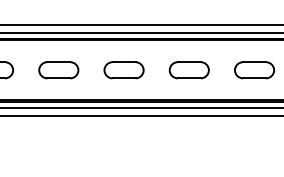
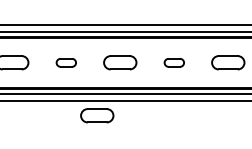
part: (59, 69) -> (66, 62), size x0.6
part: (189, 69) -> (174, 62), size x0.6
part: (96, 134) -> (97, 115), added

